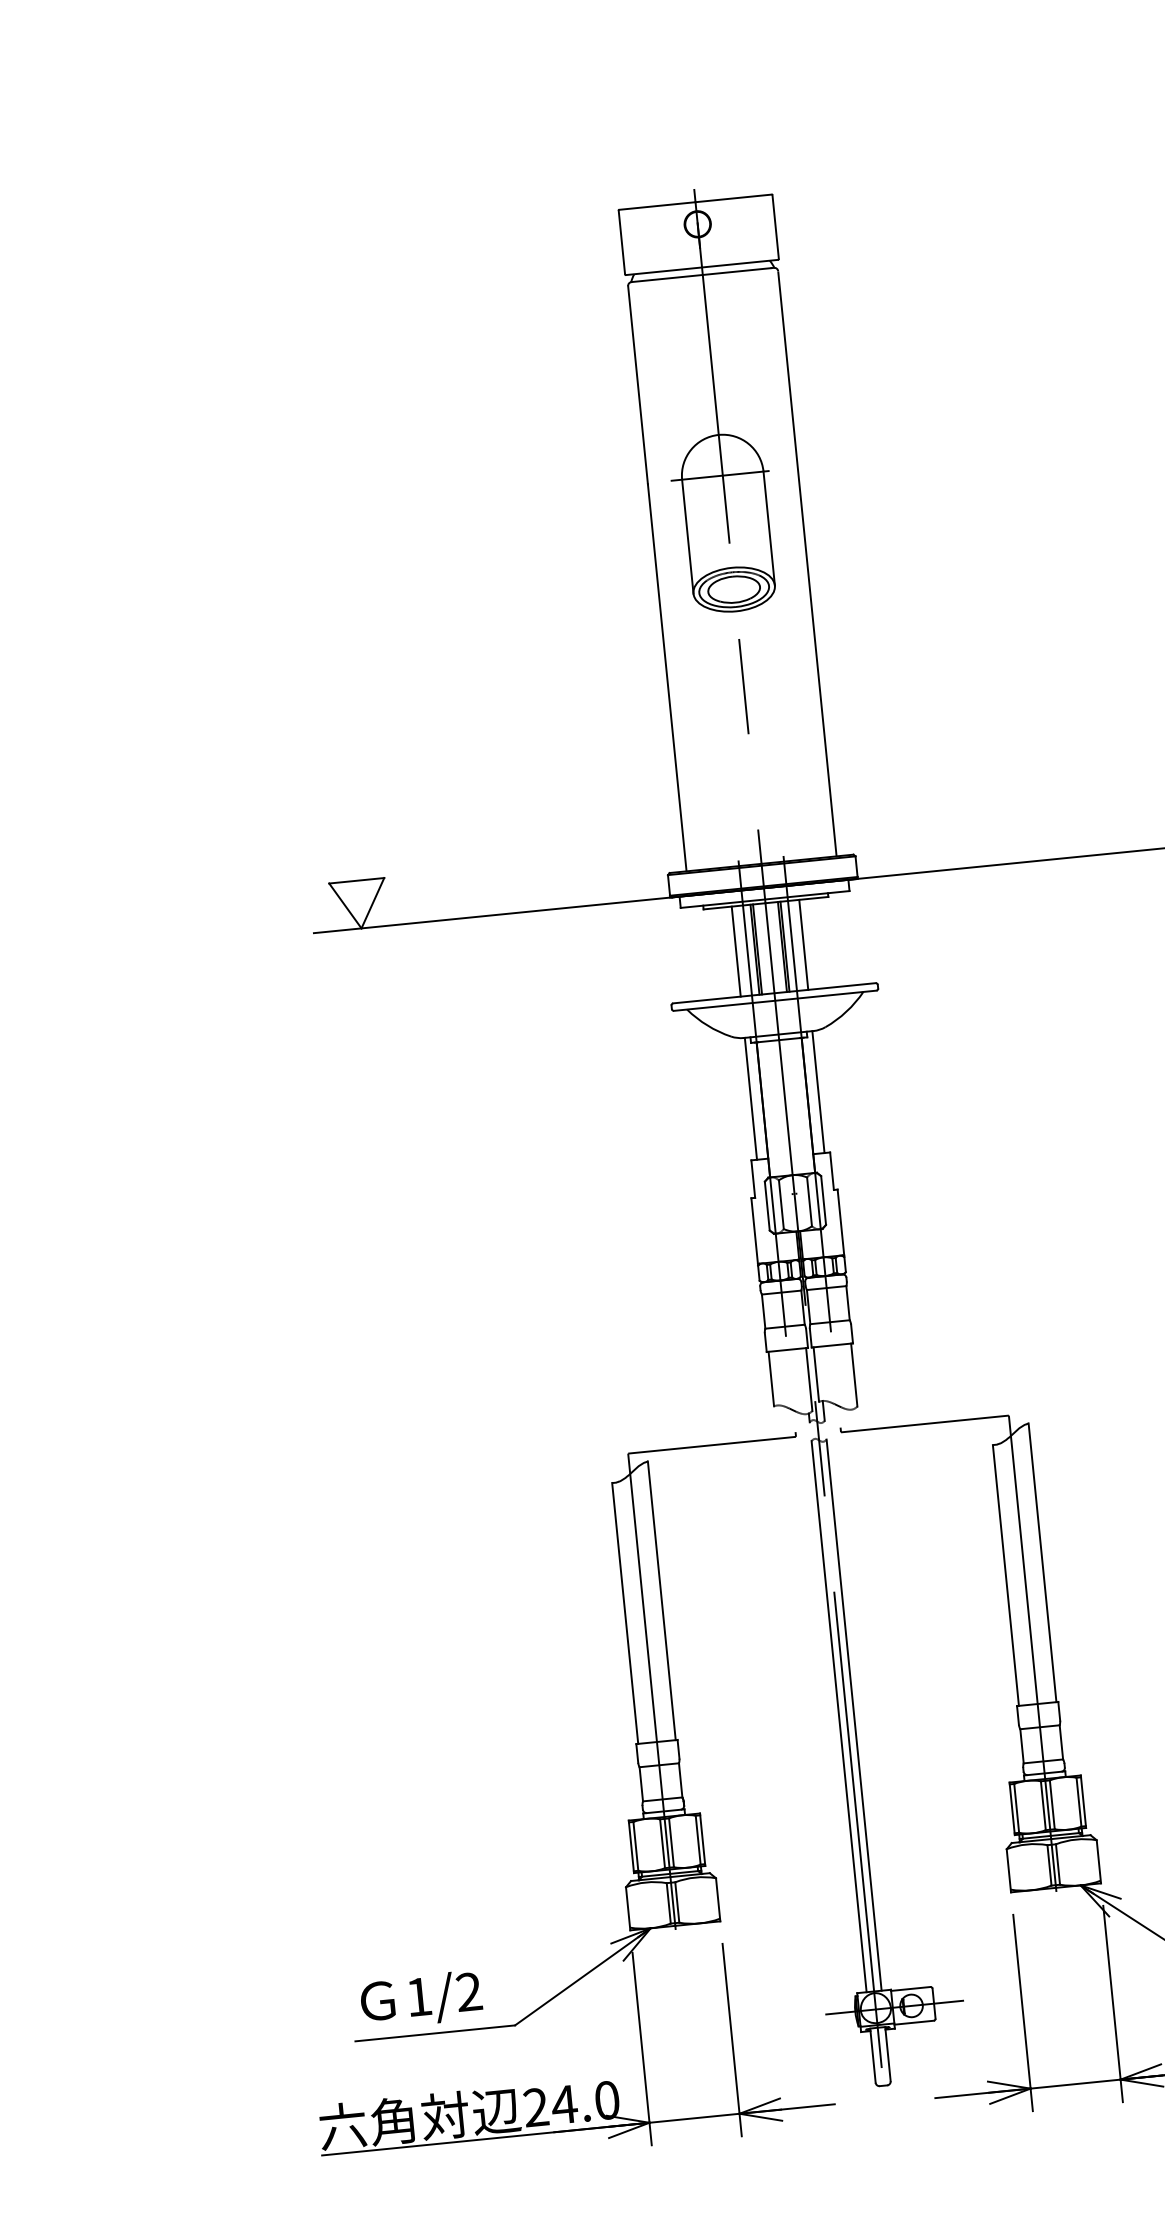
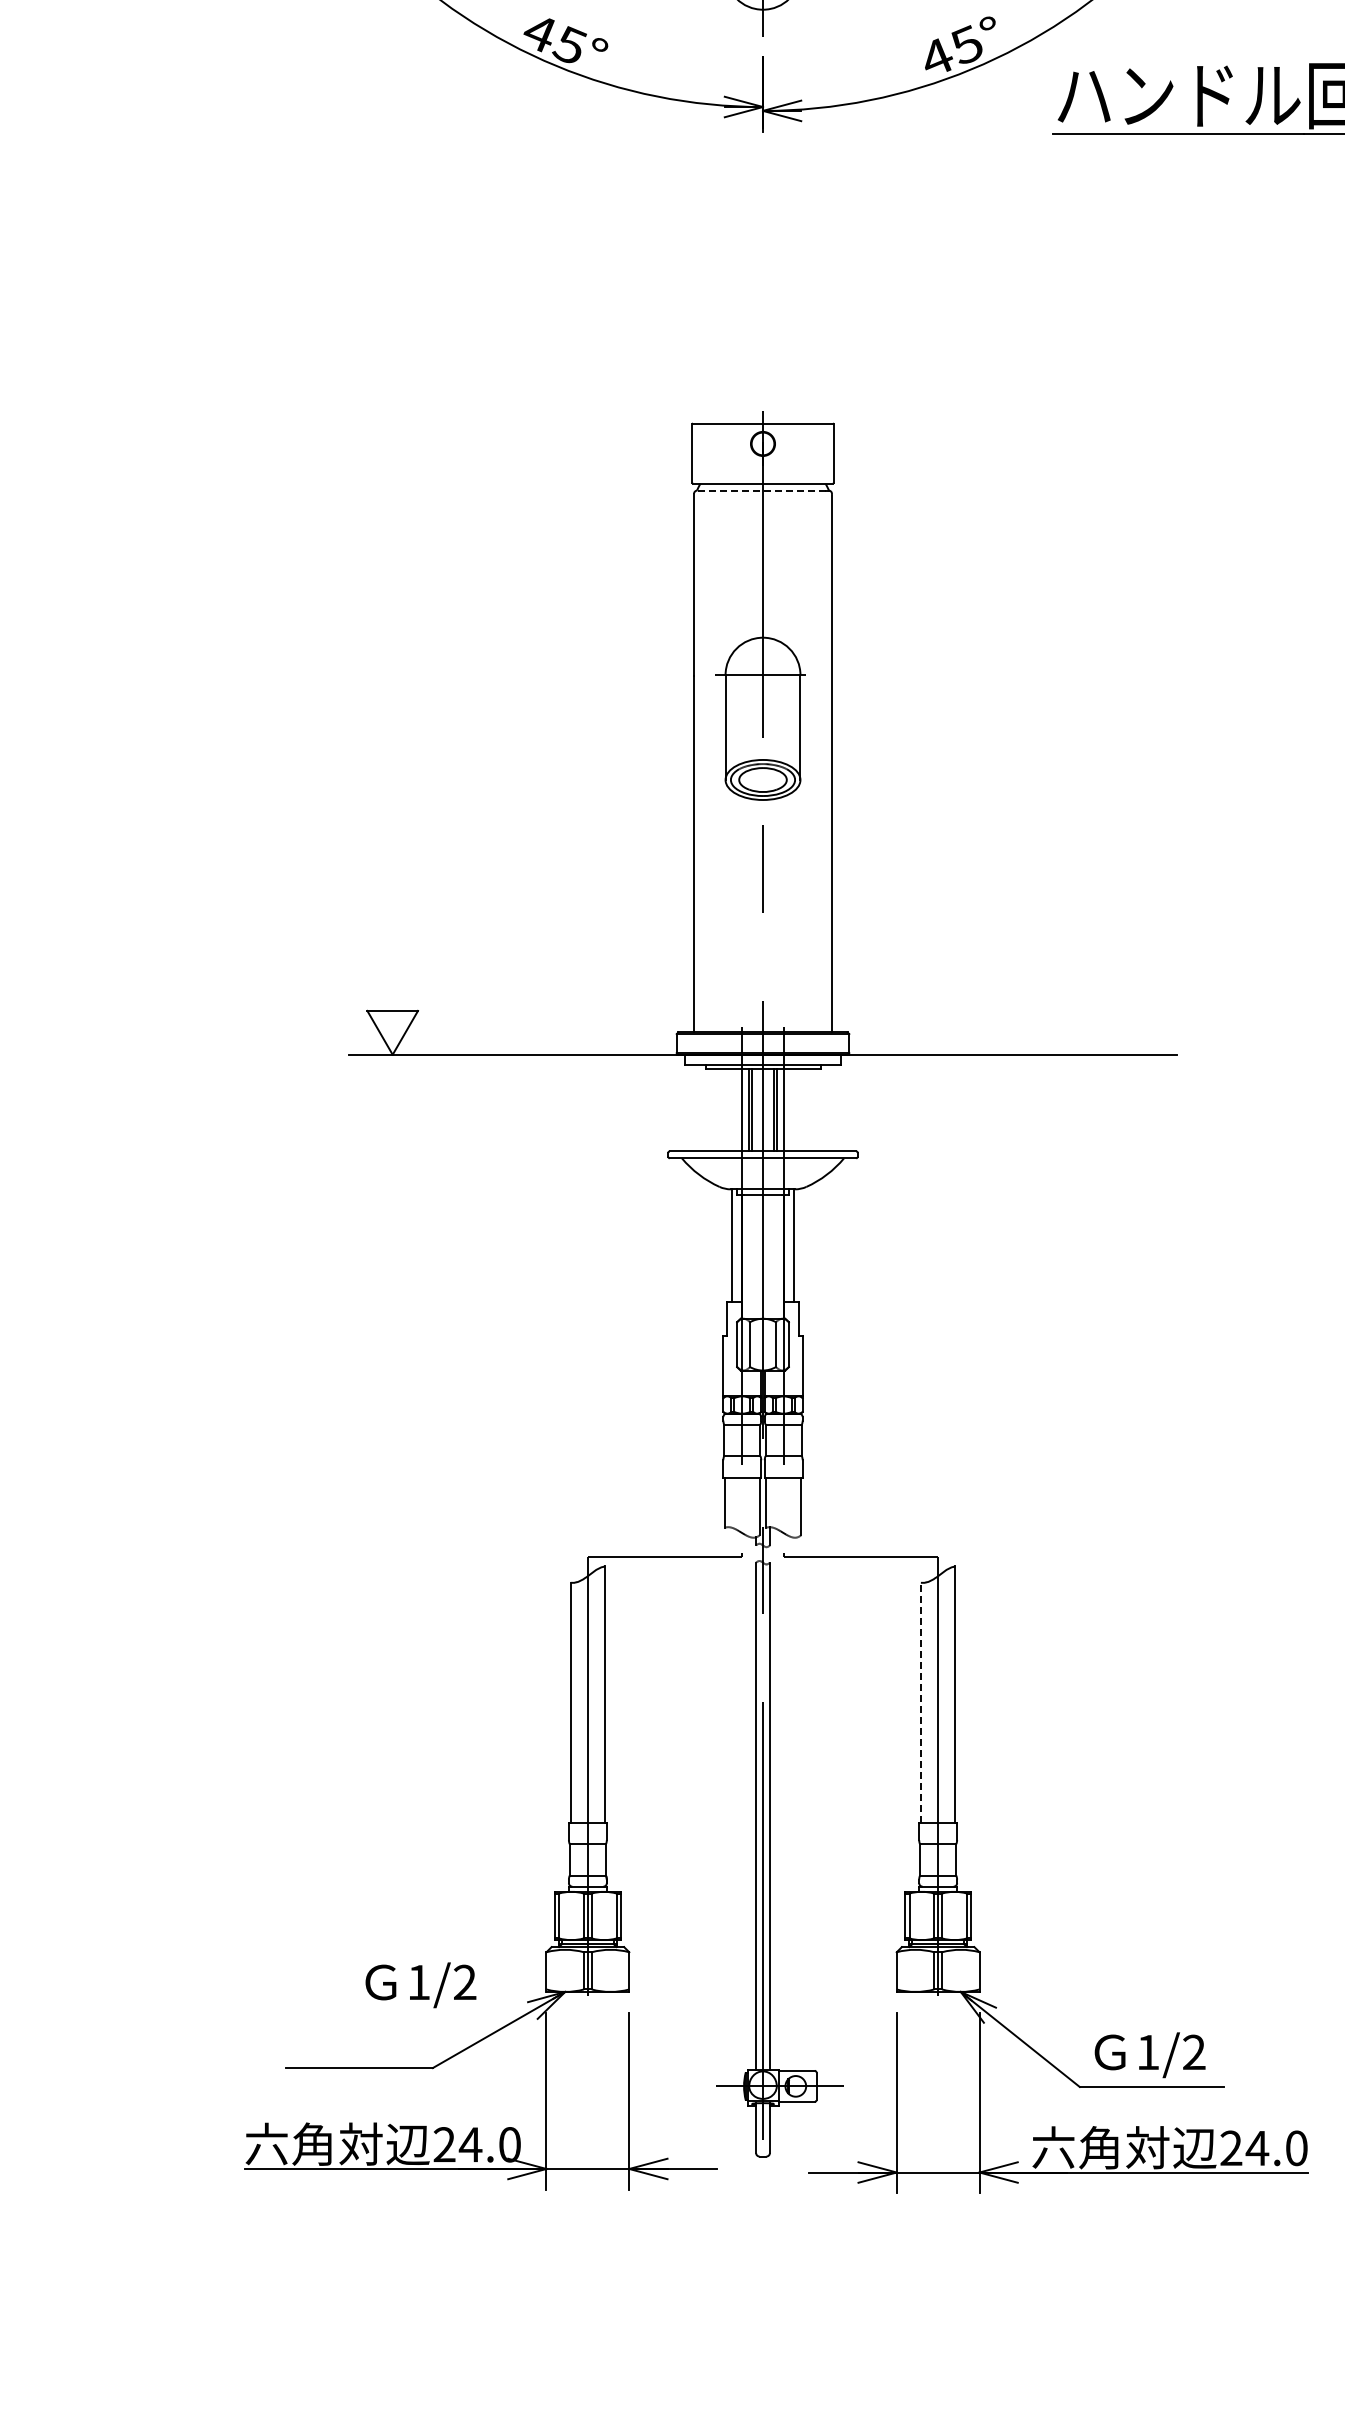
line: (701, 275) -> (761, 490), solid -> dashed
line: (804, 944) -> (794, 1109), removed
line: (735, 951) -> (731, 1109), removed
line: (1005, 1575) -> (920, 1702), solid -> dashed
text: (421, 2000) -> (420, 1985), moved

